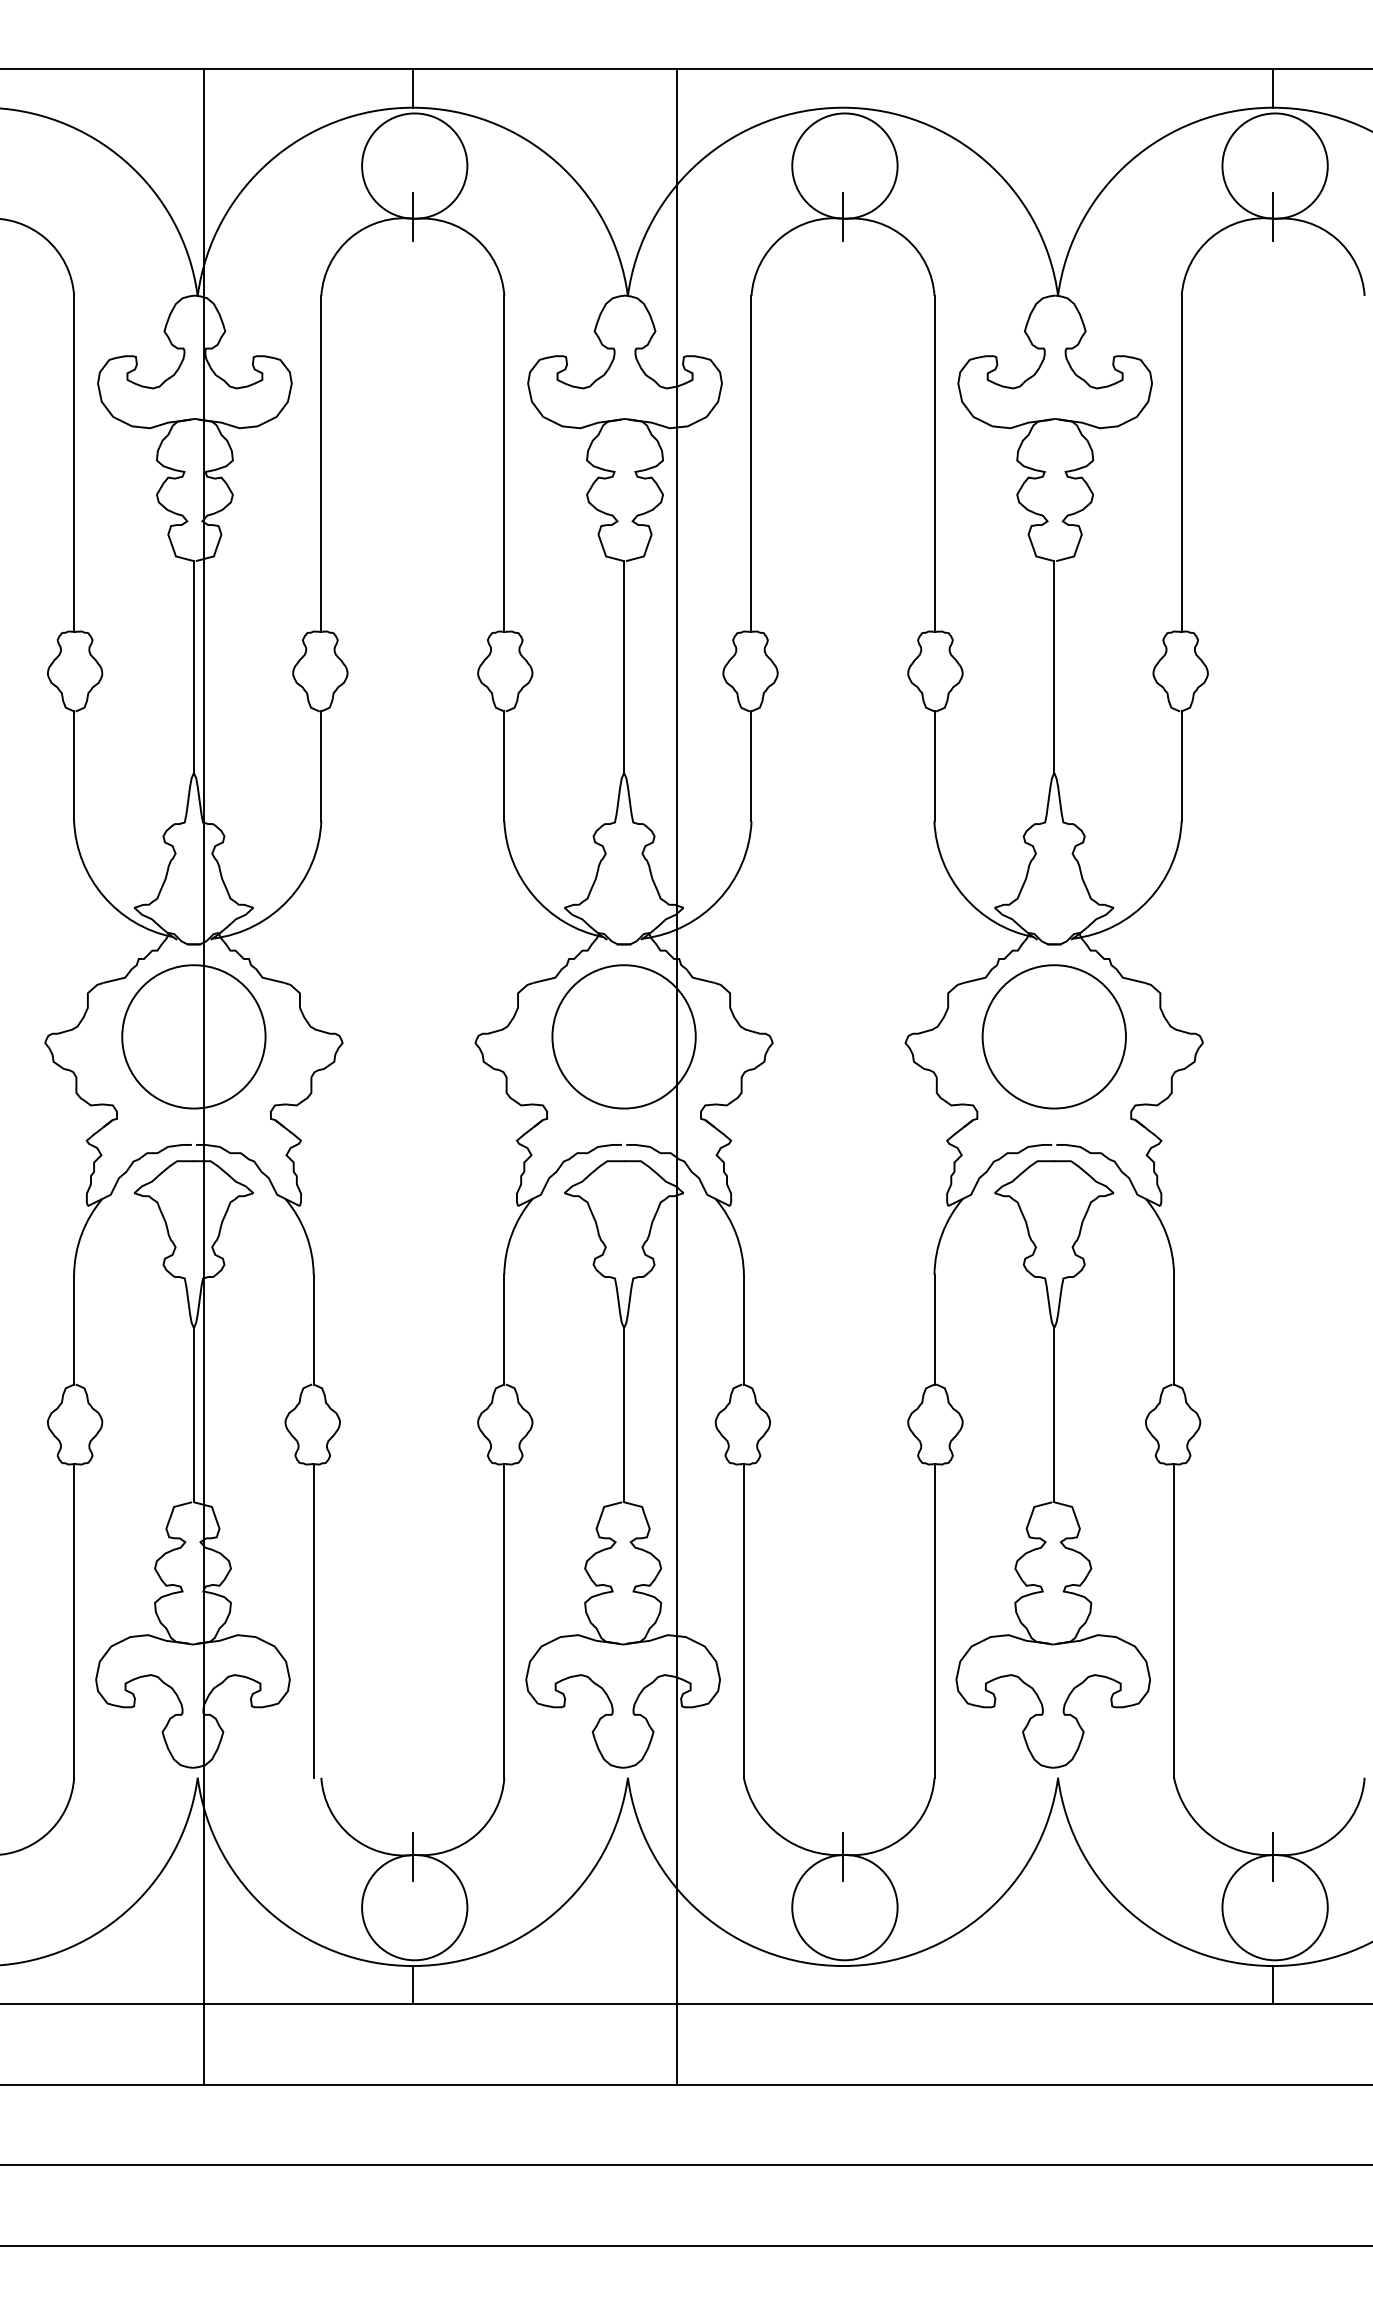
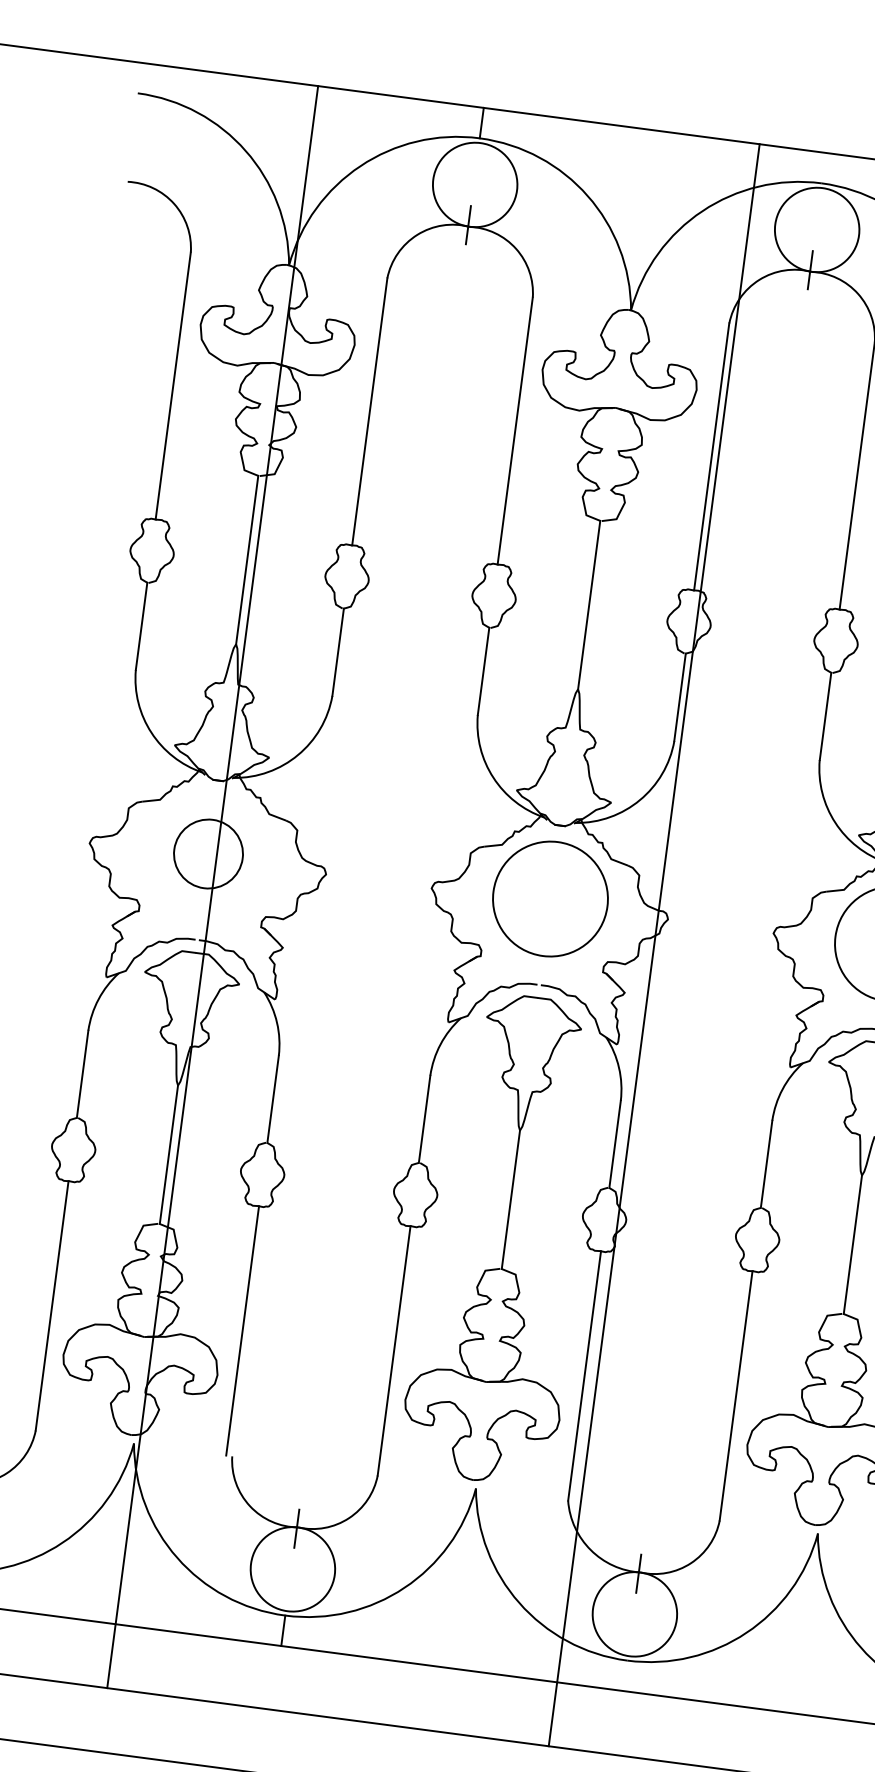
circle: (193, 1036) -> (208, 853), size x0.6
line: (676, 1076) -> (653, 944), moved

